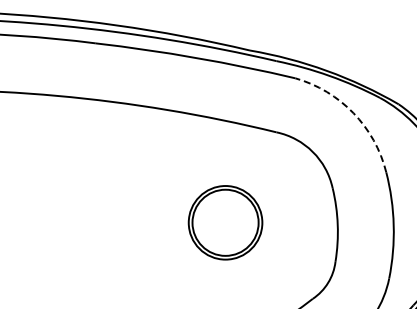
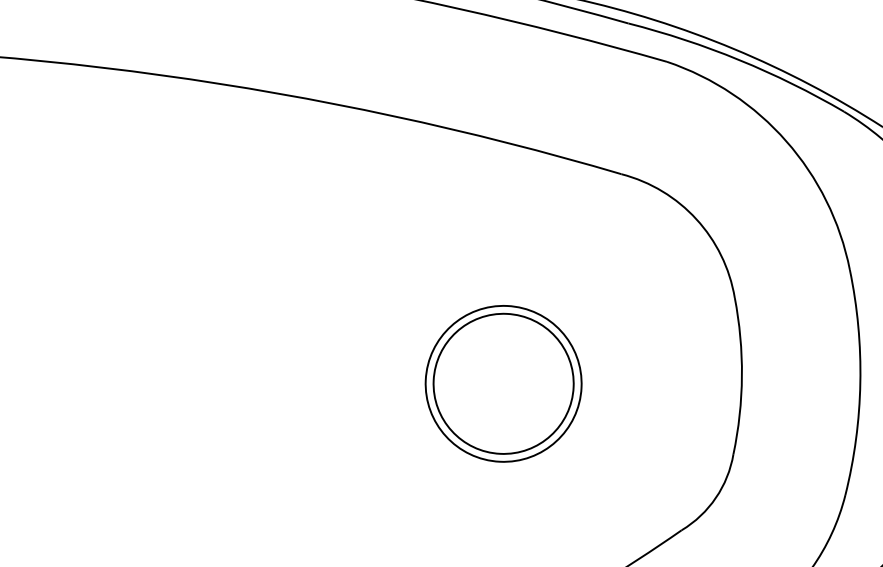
arc: (353, 113) -> (786, 142), dashed -> solid
part: (225, 222) -> (503, 383), moved

